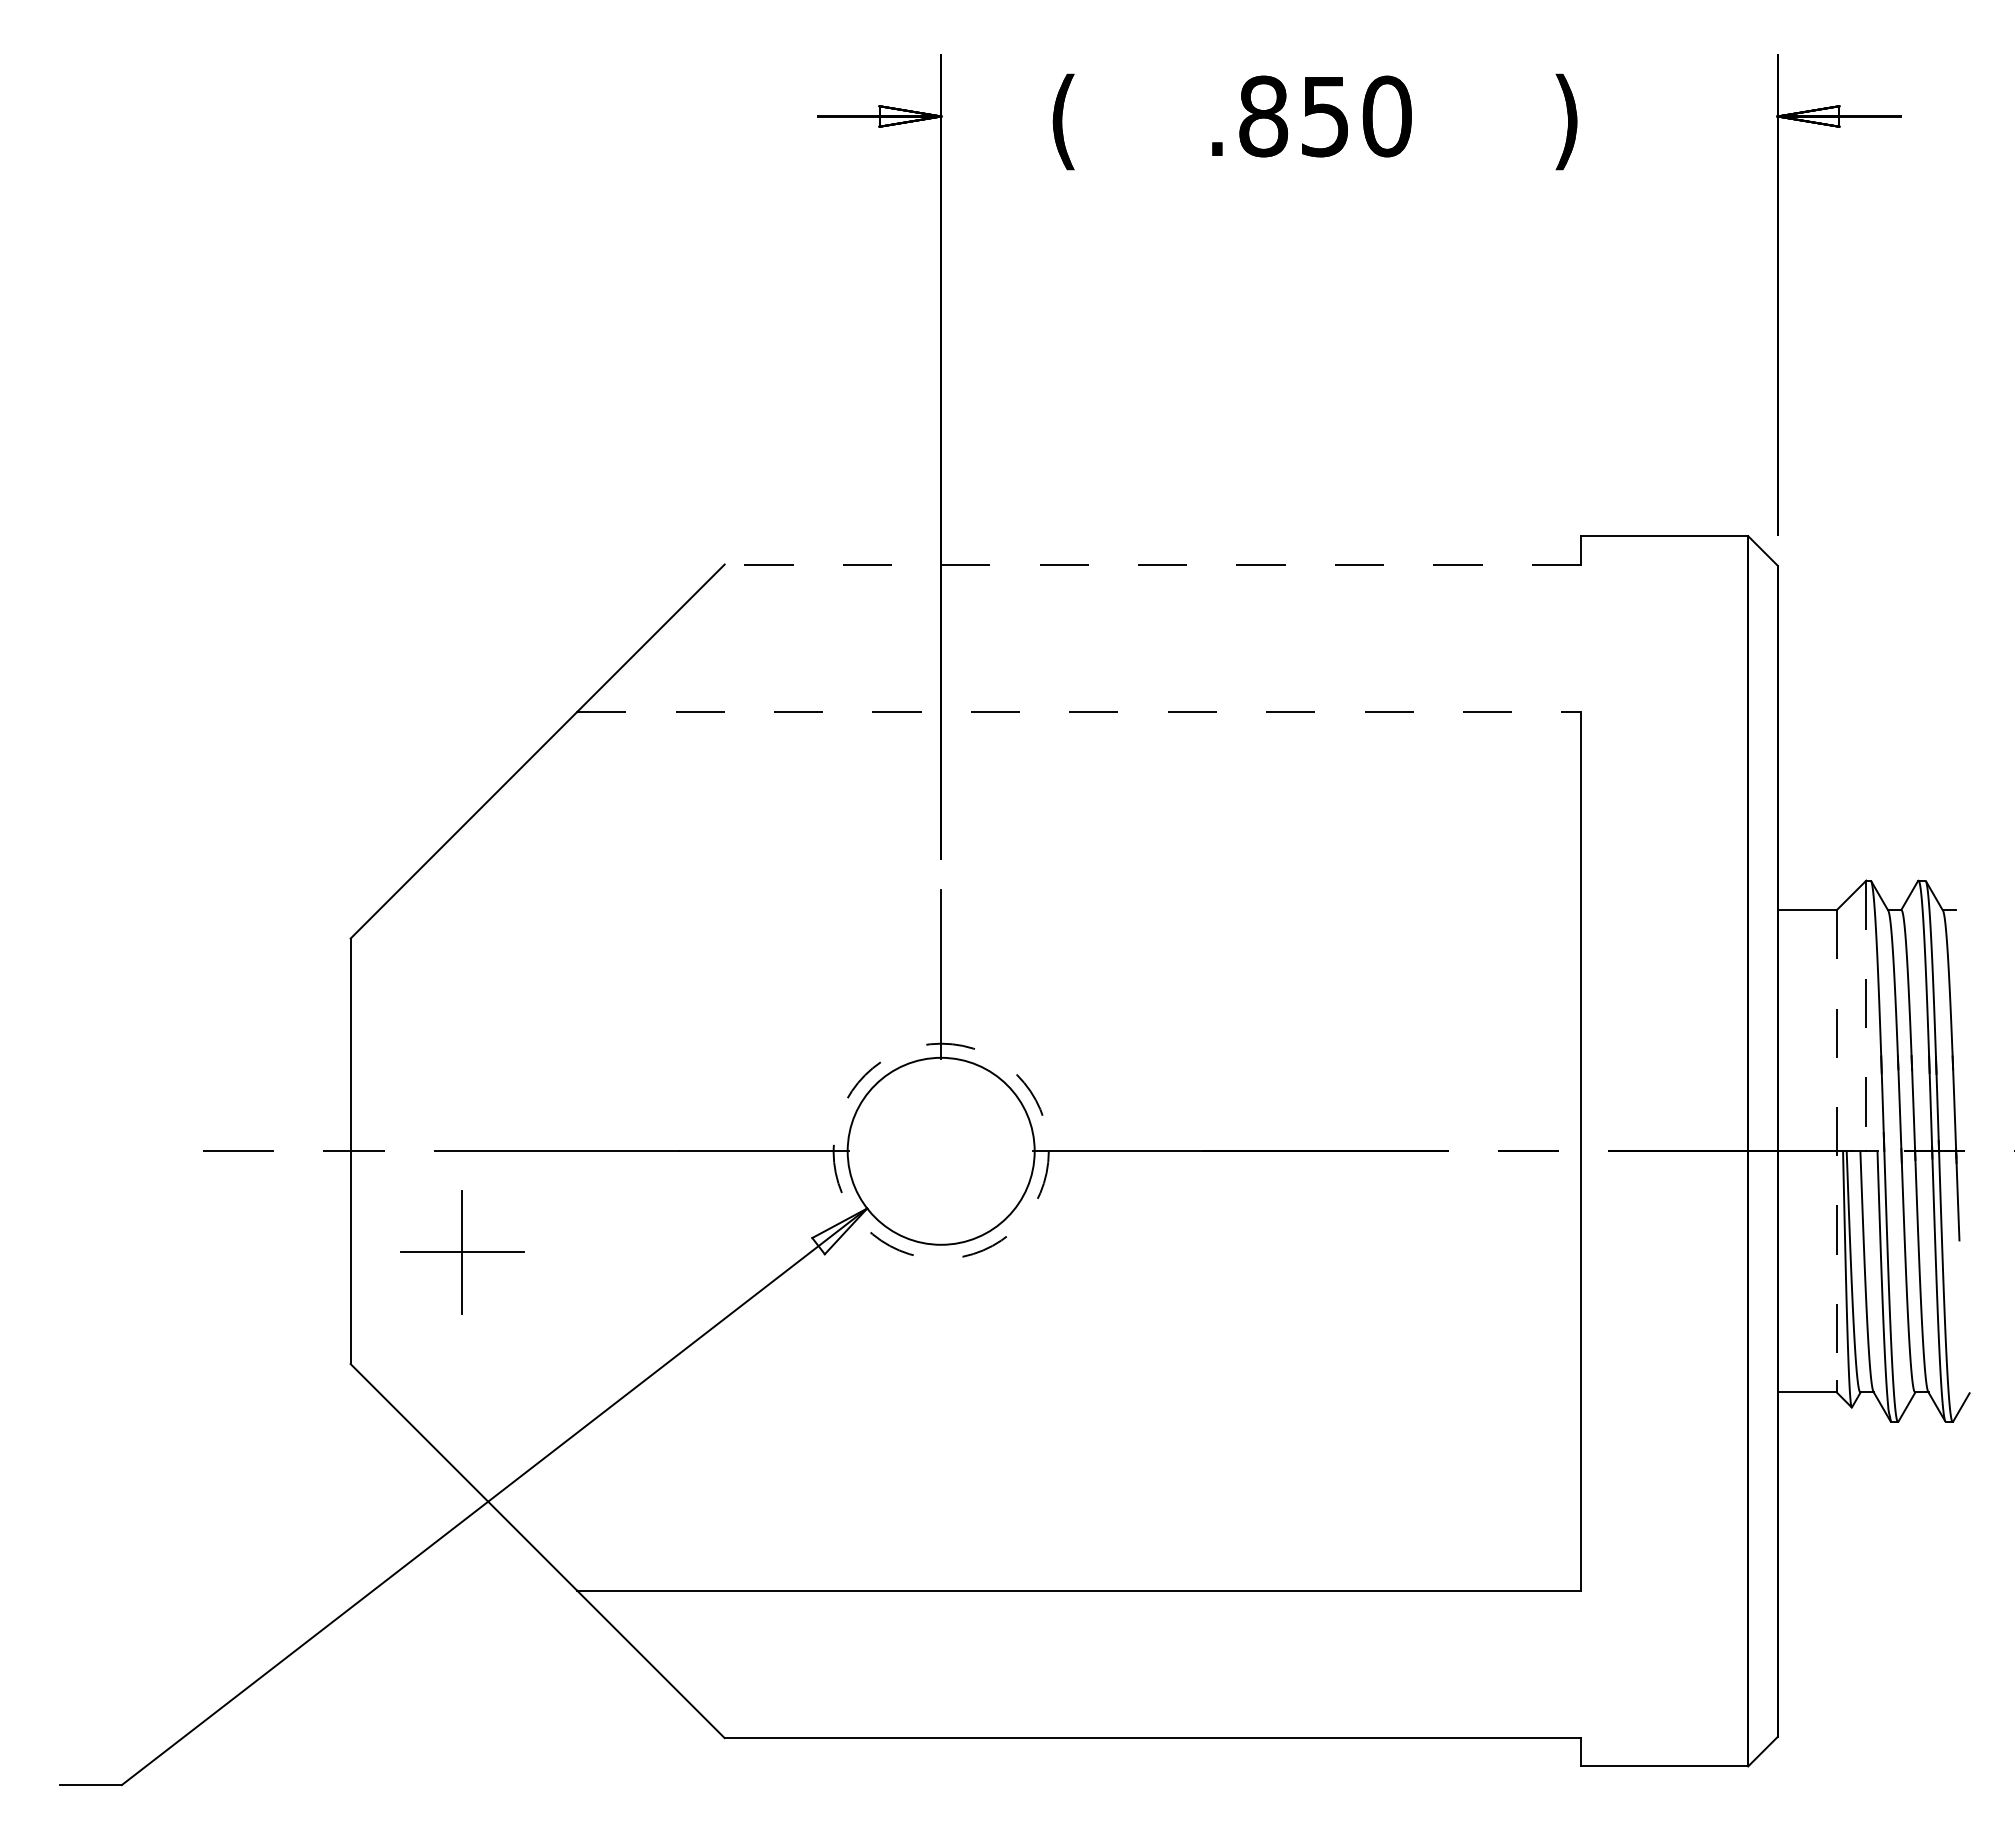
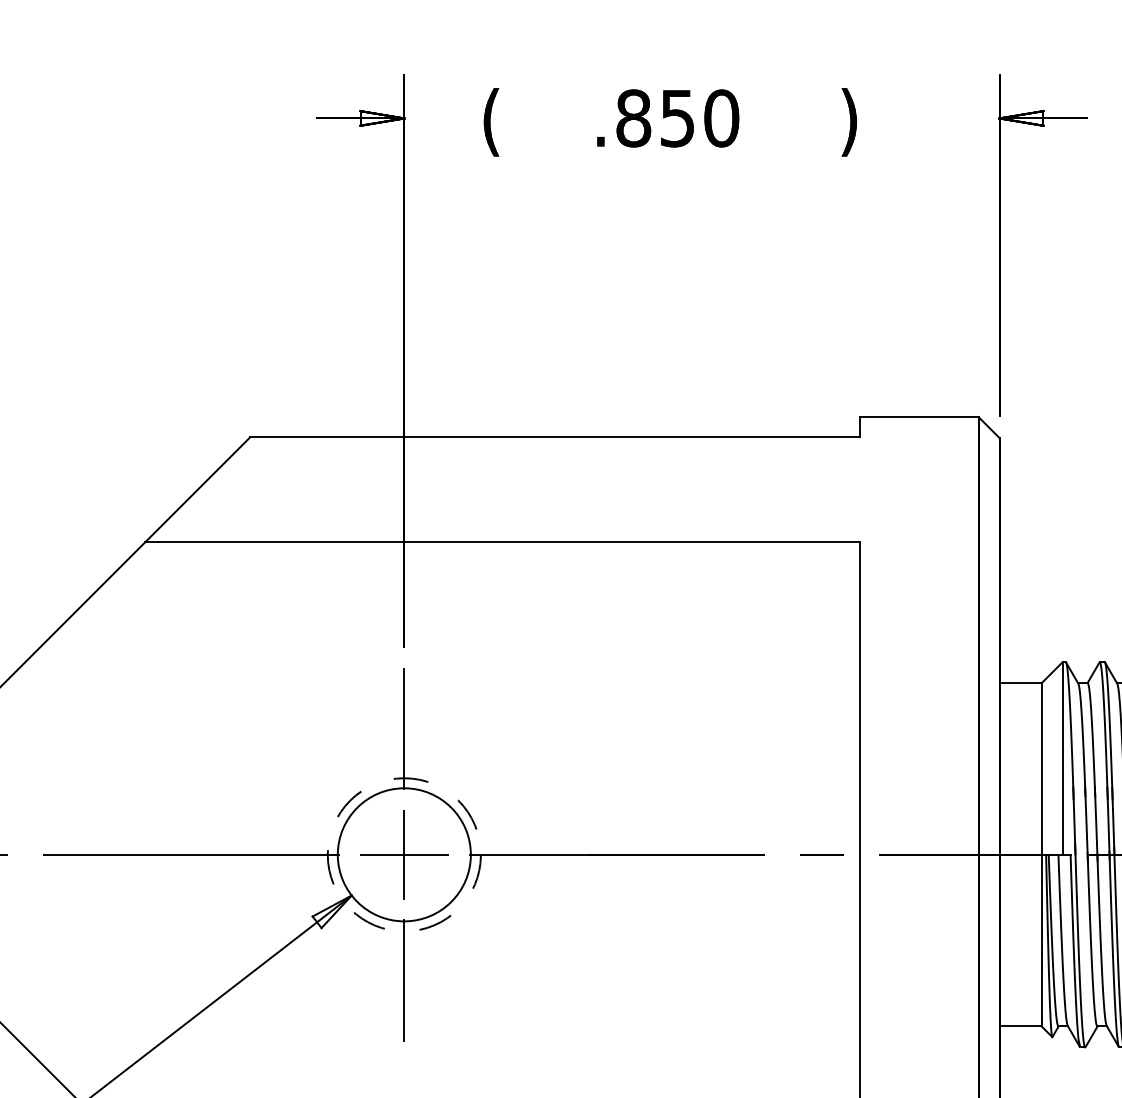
line: (1152, 564) -> (554, 437), dashed -> solid
line: (1079, 712) -> (502, 542), dashed -> solid
line: (1866, 1016) -> (1062, 758), dashed -> solid
line: (1836, 1145) -> (1041, 850), dashed -> solid
part: (462, 1252) -> (404, 854), moved
line: (941, 1327) -> (404, 980), added

